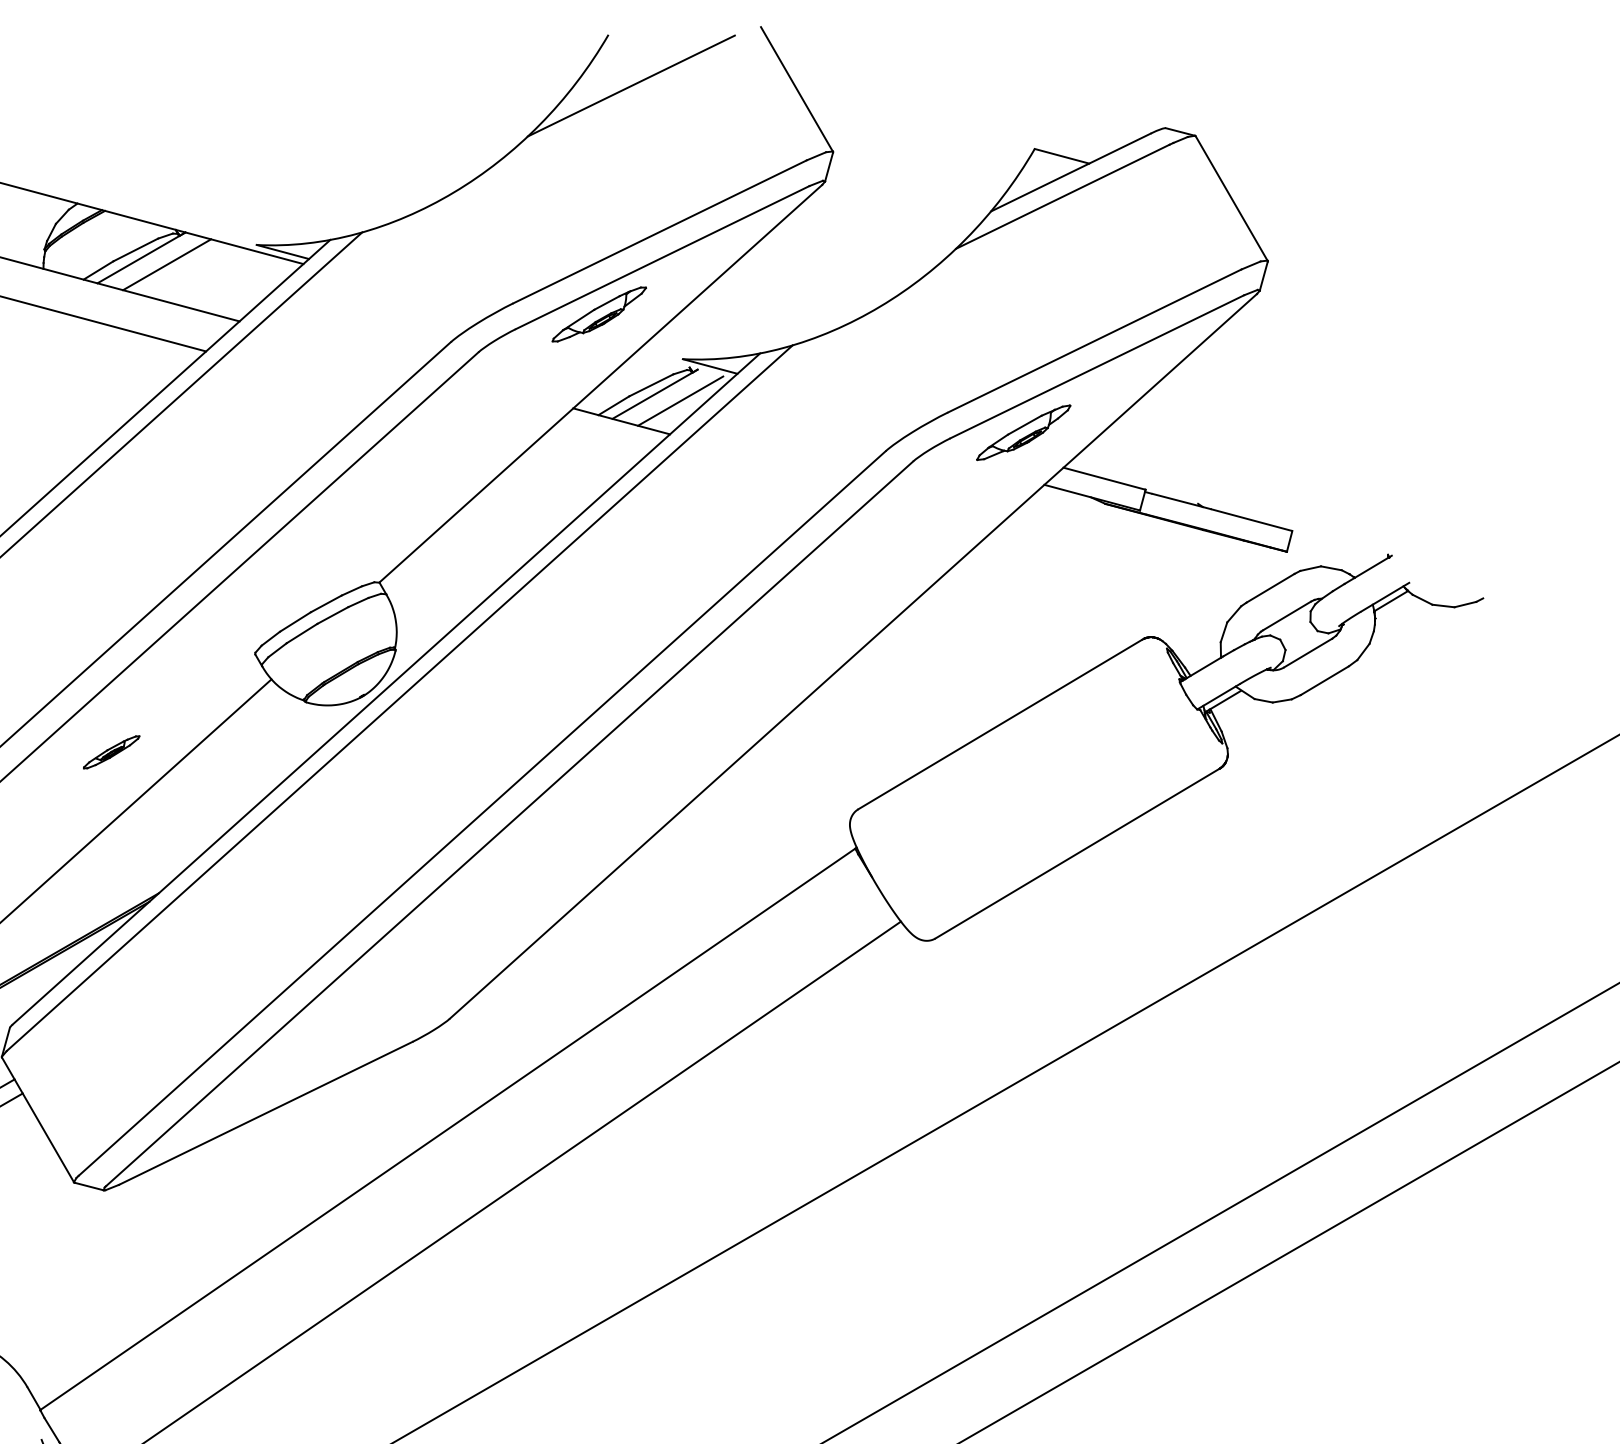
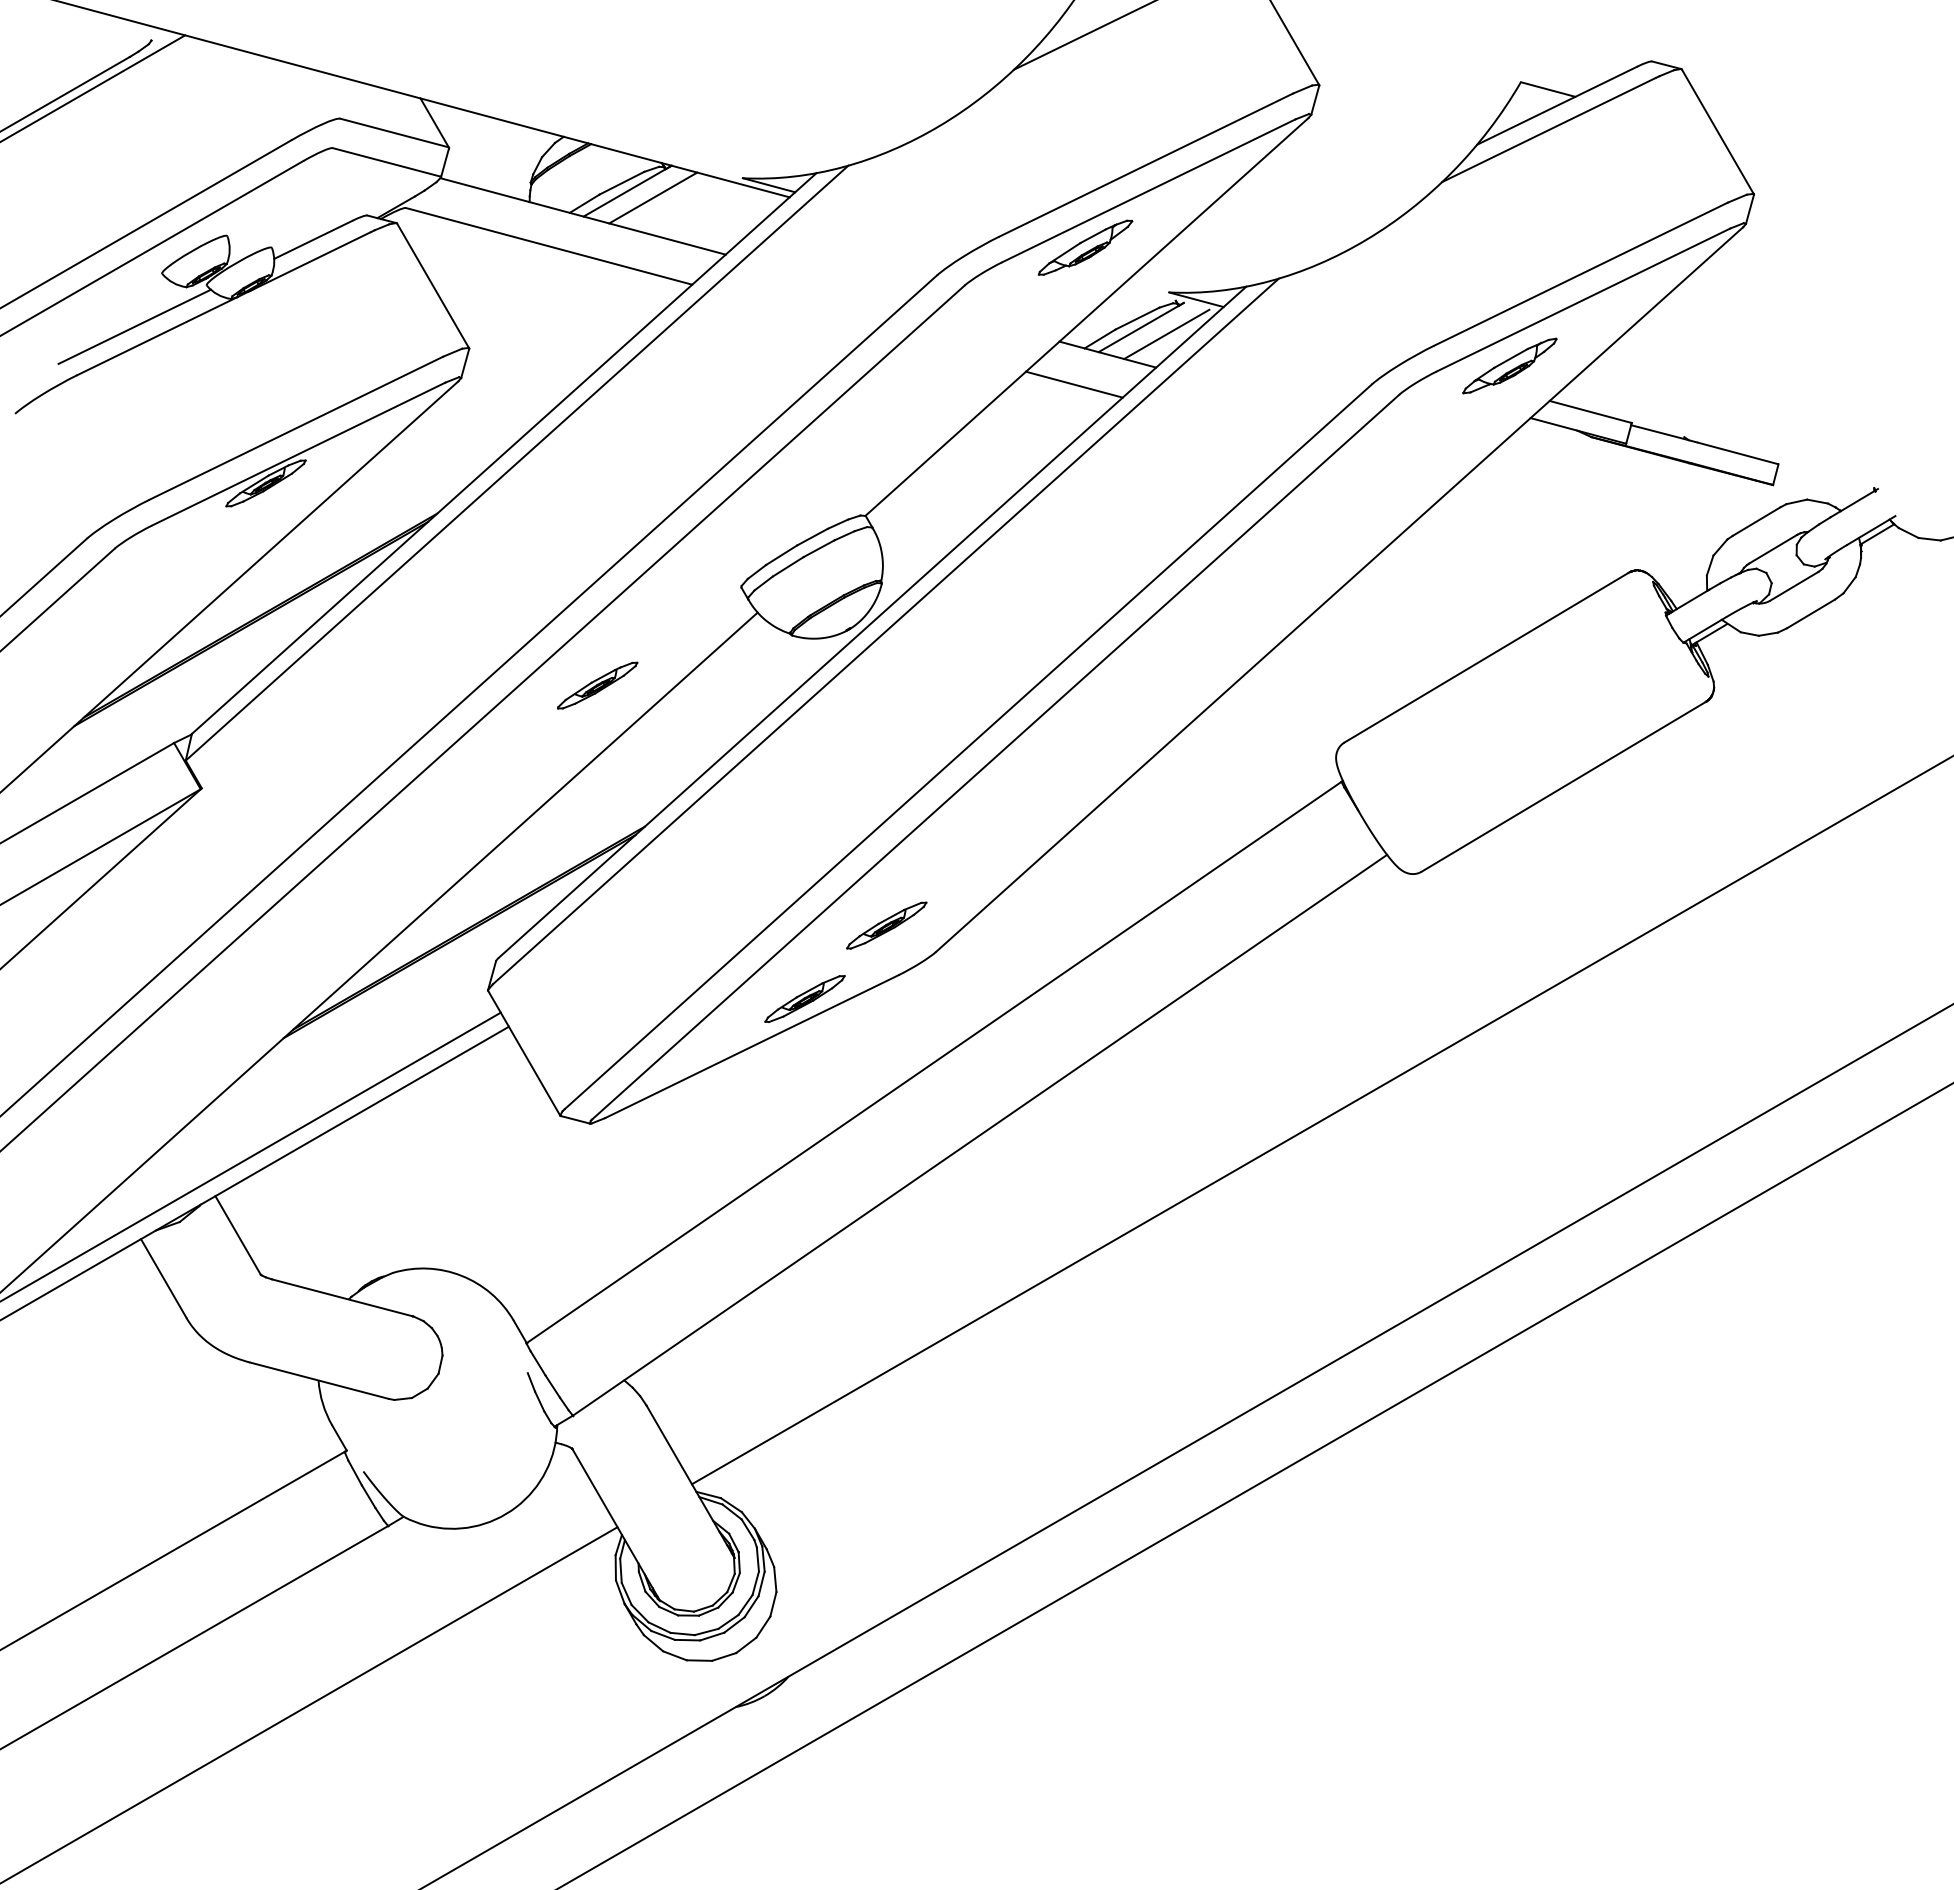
line: (588, 451) -> (1074, 384), added
part: (111, 752) -> (597, 685), size x1.43
part: (400, 992) -> (886, 925), added
part: (318, 1065) -> (804, 998), added

